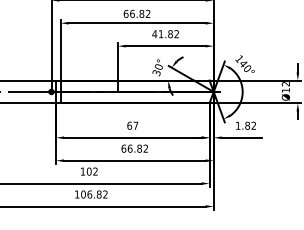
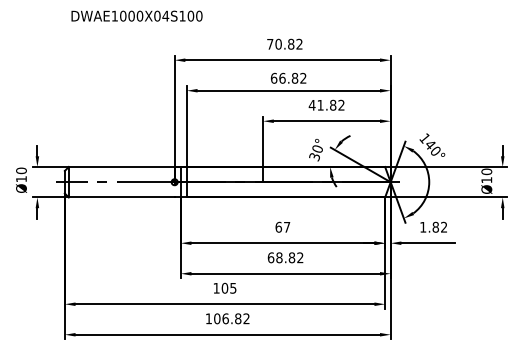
text: (285, 83) -> (486, 171), Ø12 -> Ø10
text: (130, 148) -> (279, 257), 66.82 -> 68.82
text: (95, 171) -> (233, 287), 102 -> 105

